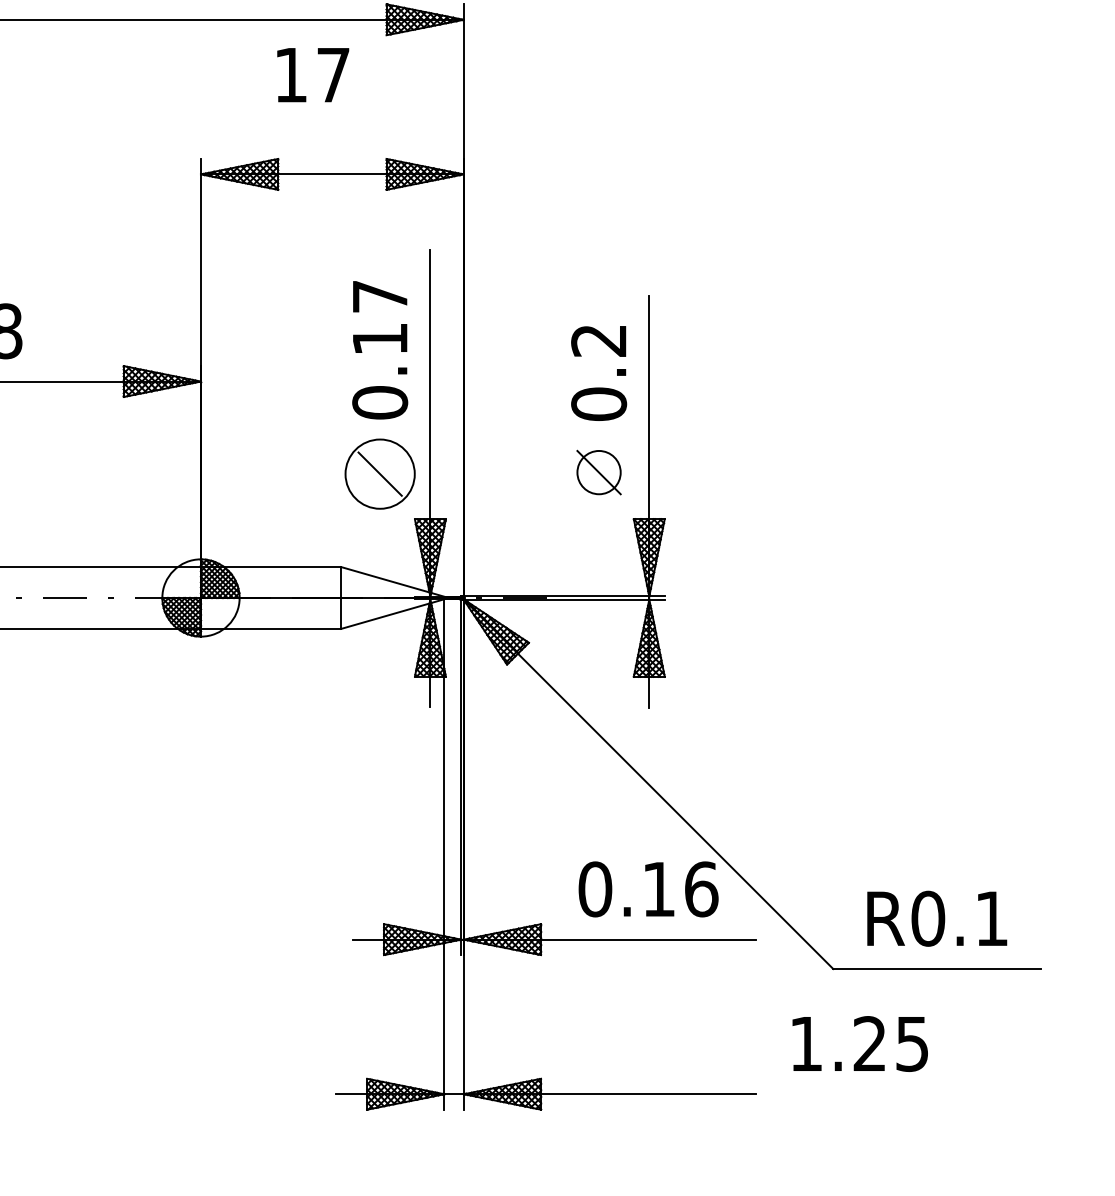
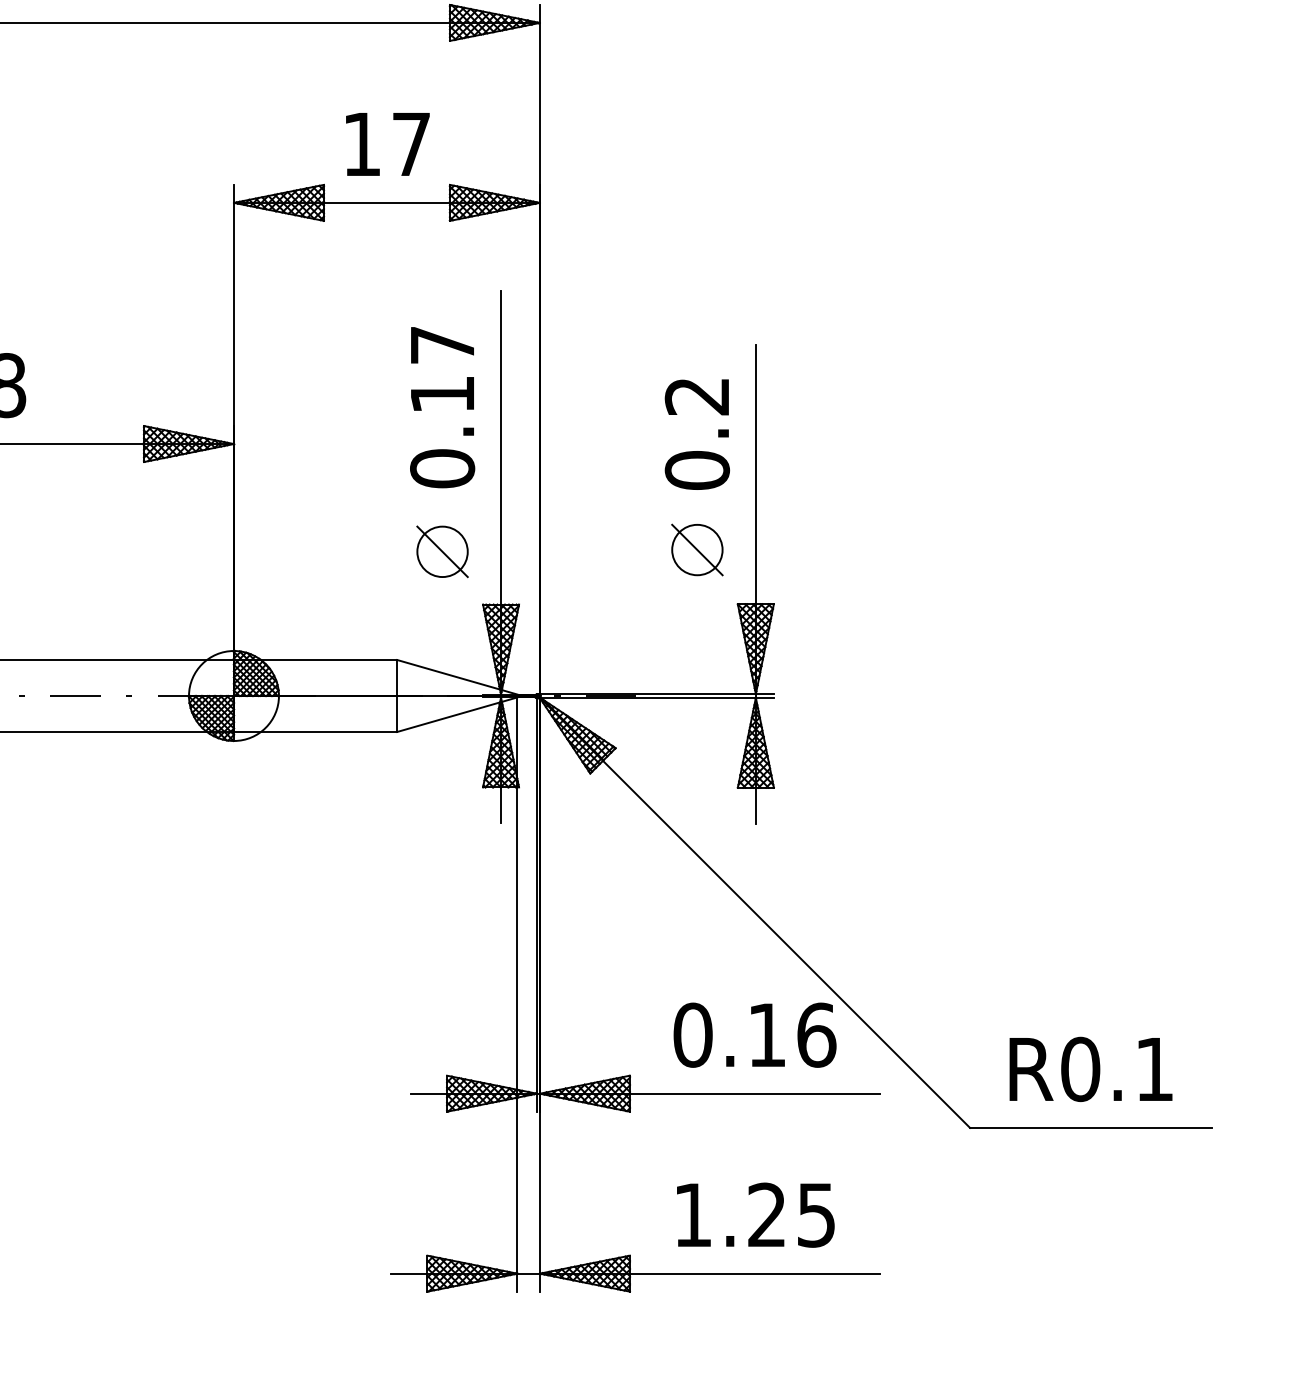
text: (313, 75) -> (388, 144), moved
circle: (379, 473) -> (441, 551), size x0.62
text: (859, 1043) -> (754, 1214), moved

